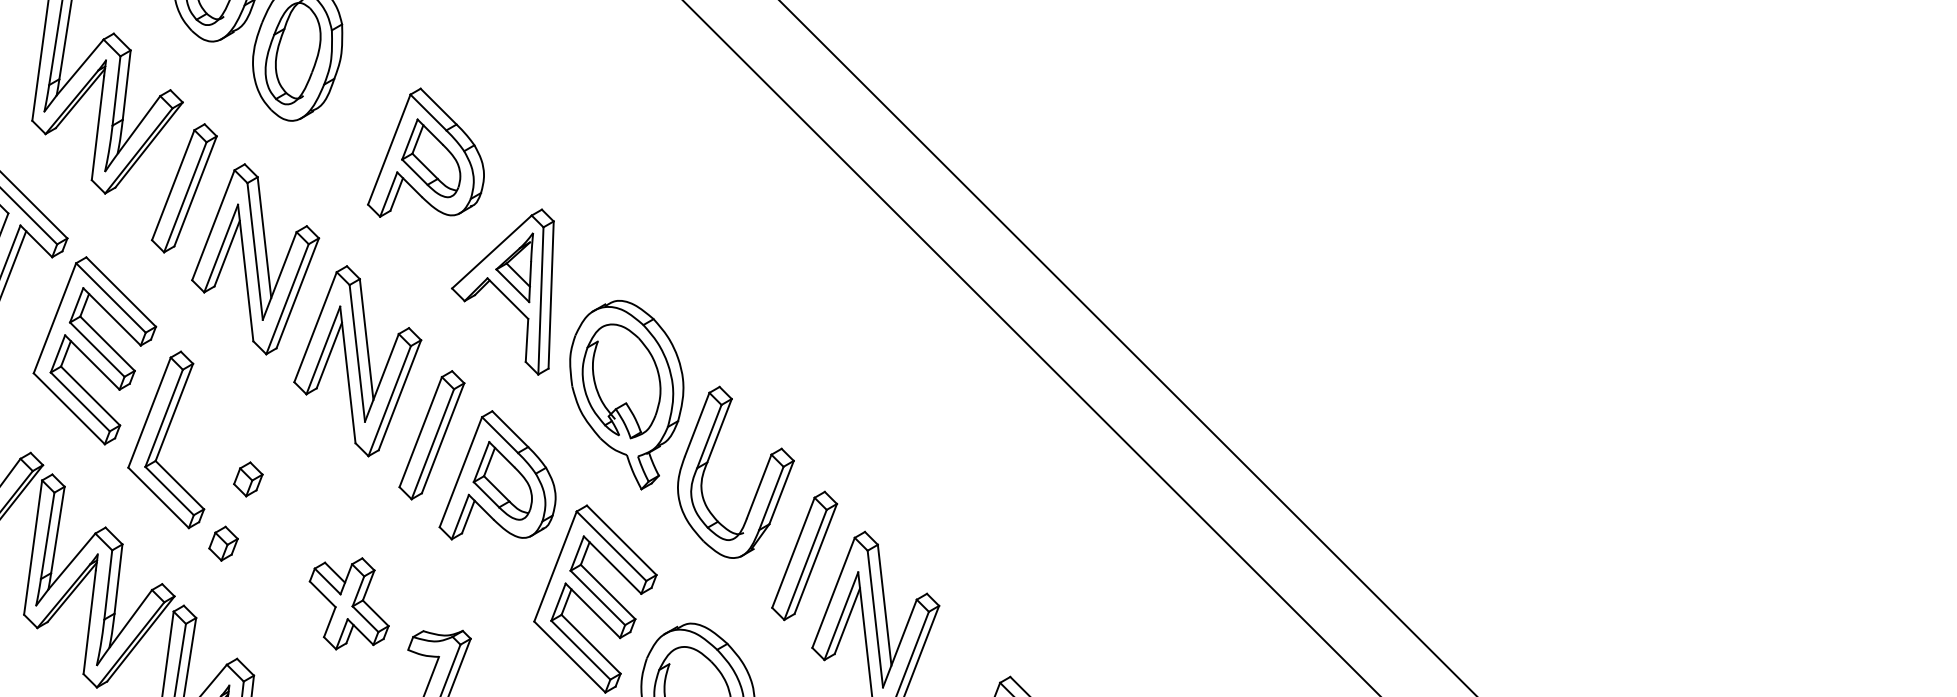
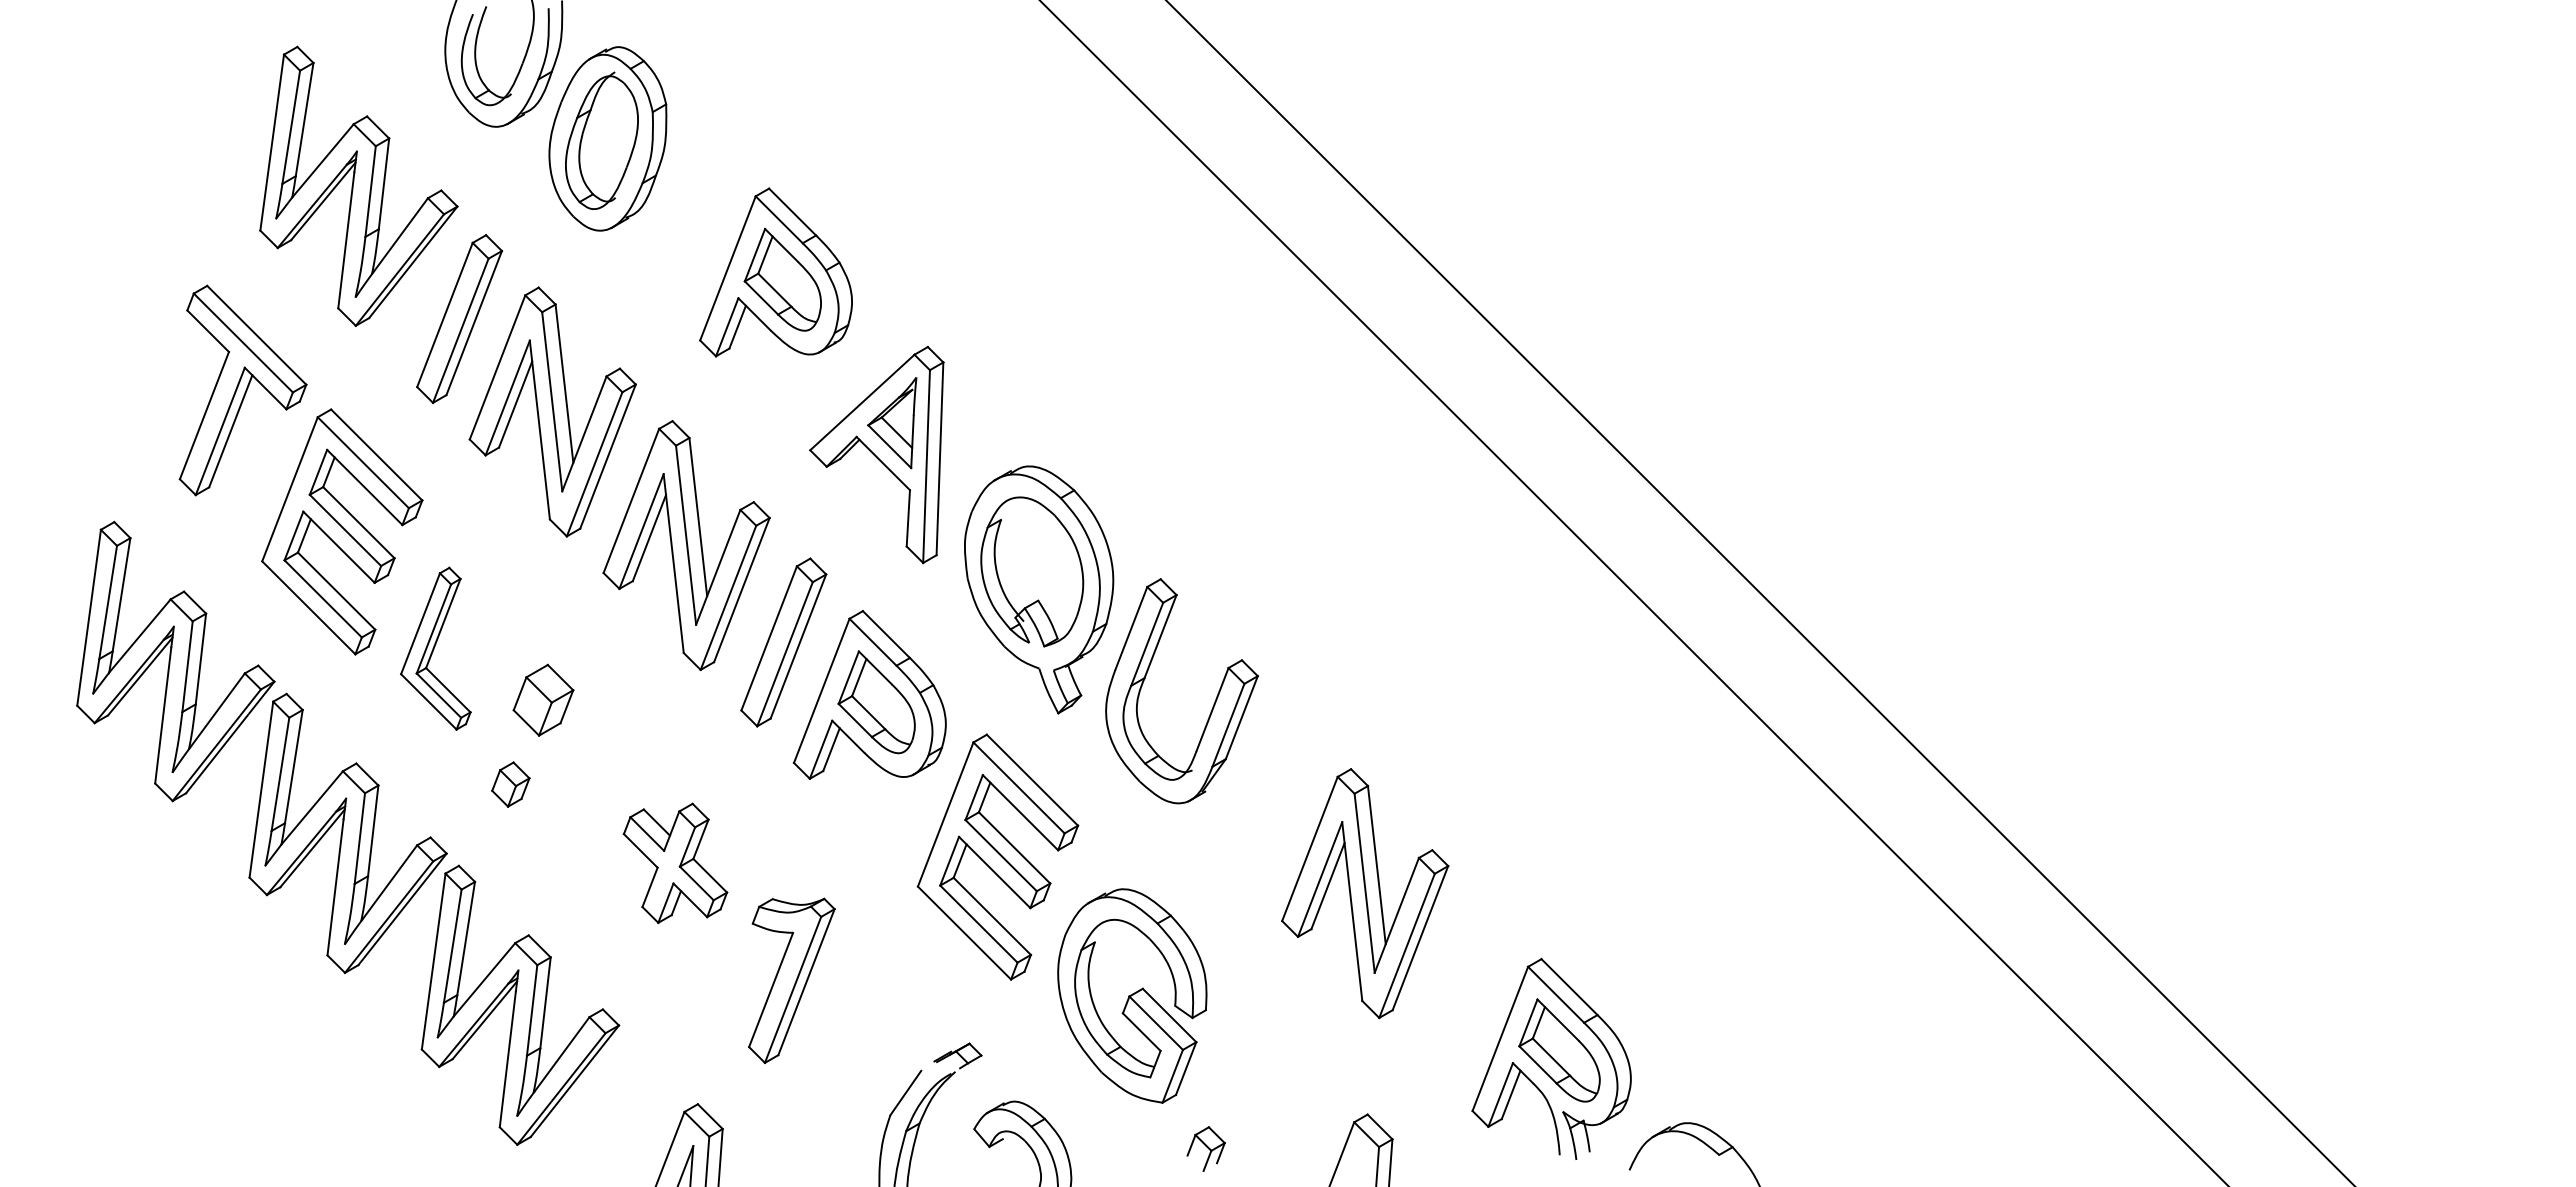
part: (166, 439) -> (435, 648), size x0.7
part: (247, 479) -> (542, 700), size x1.6
part: (804, 555) -> (1271, 800), removed

